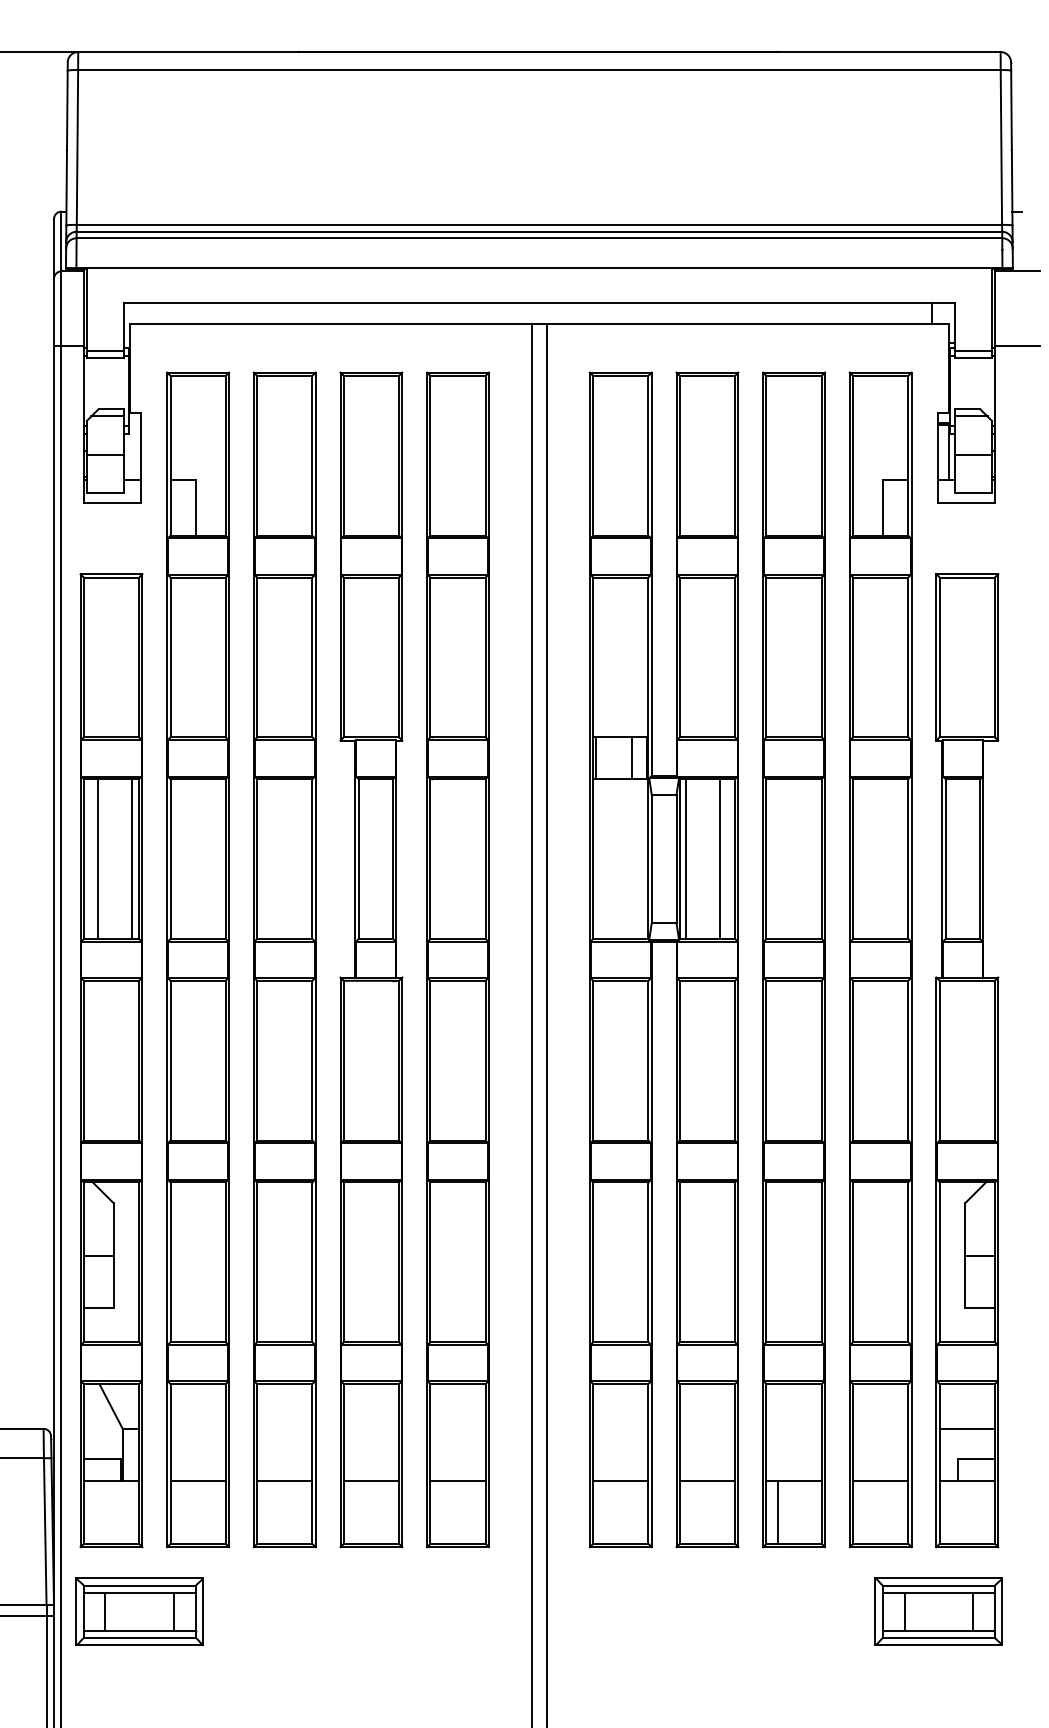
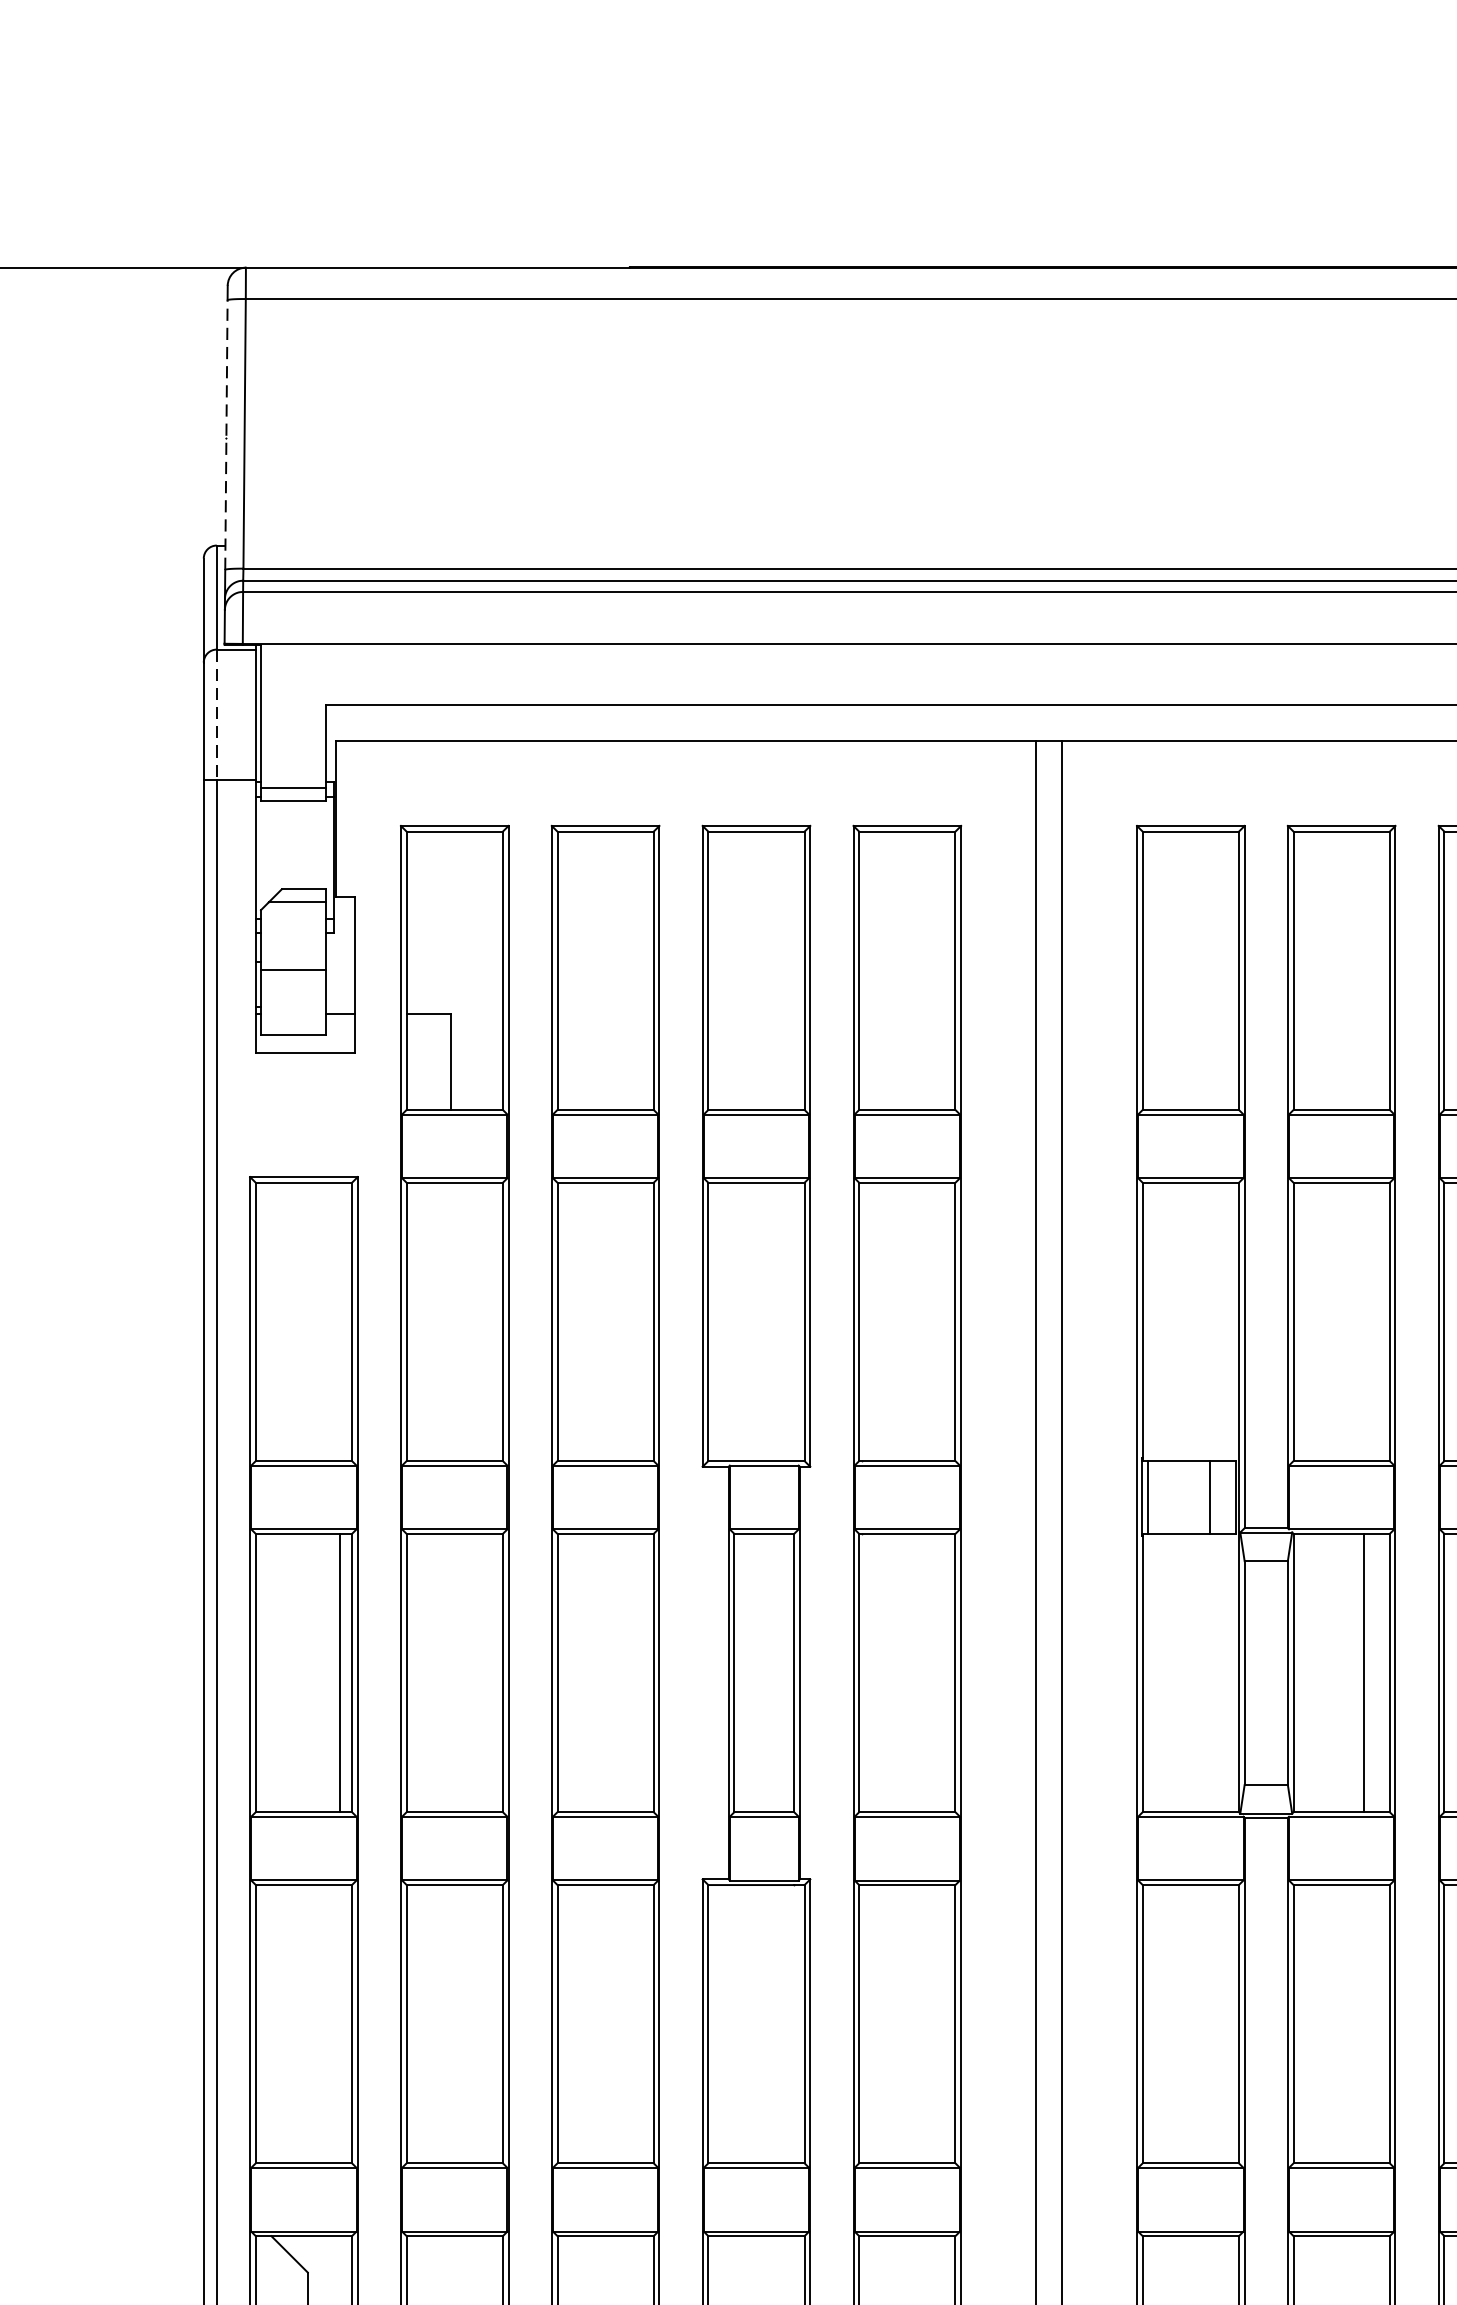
line: (67, 147) -> (227, 433), solid -> dashed
line: (61, 309) -> (216, 716), solid -> dashed
line: (98, 858) -> (281, 1672), removed
line: (685, 858) -> (1303, 1672), removed

